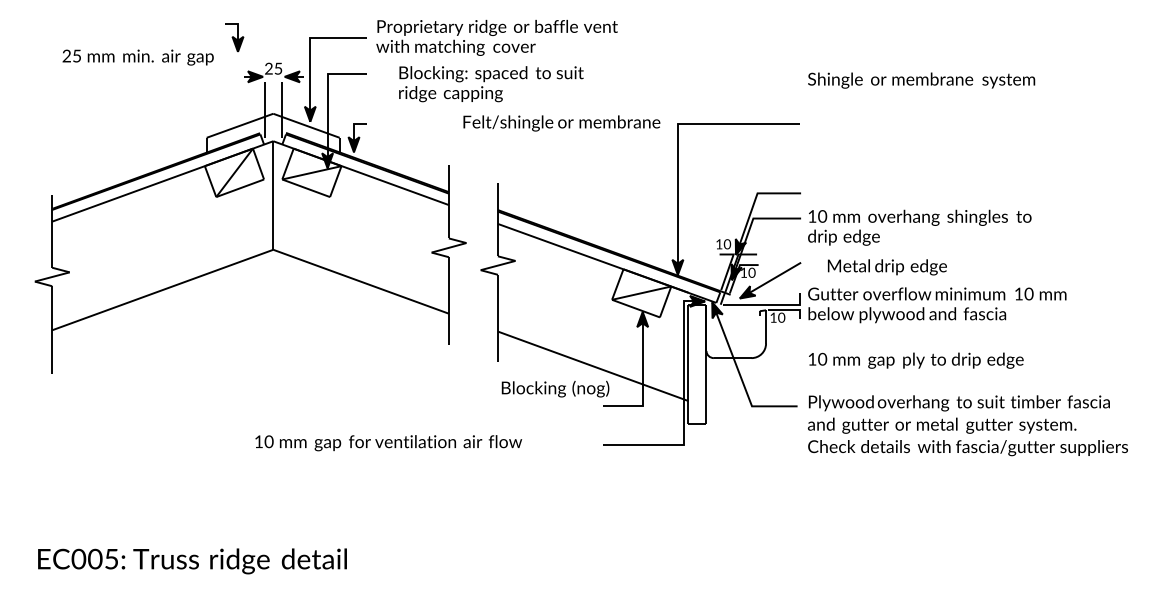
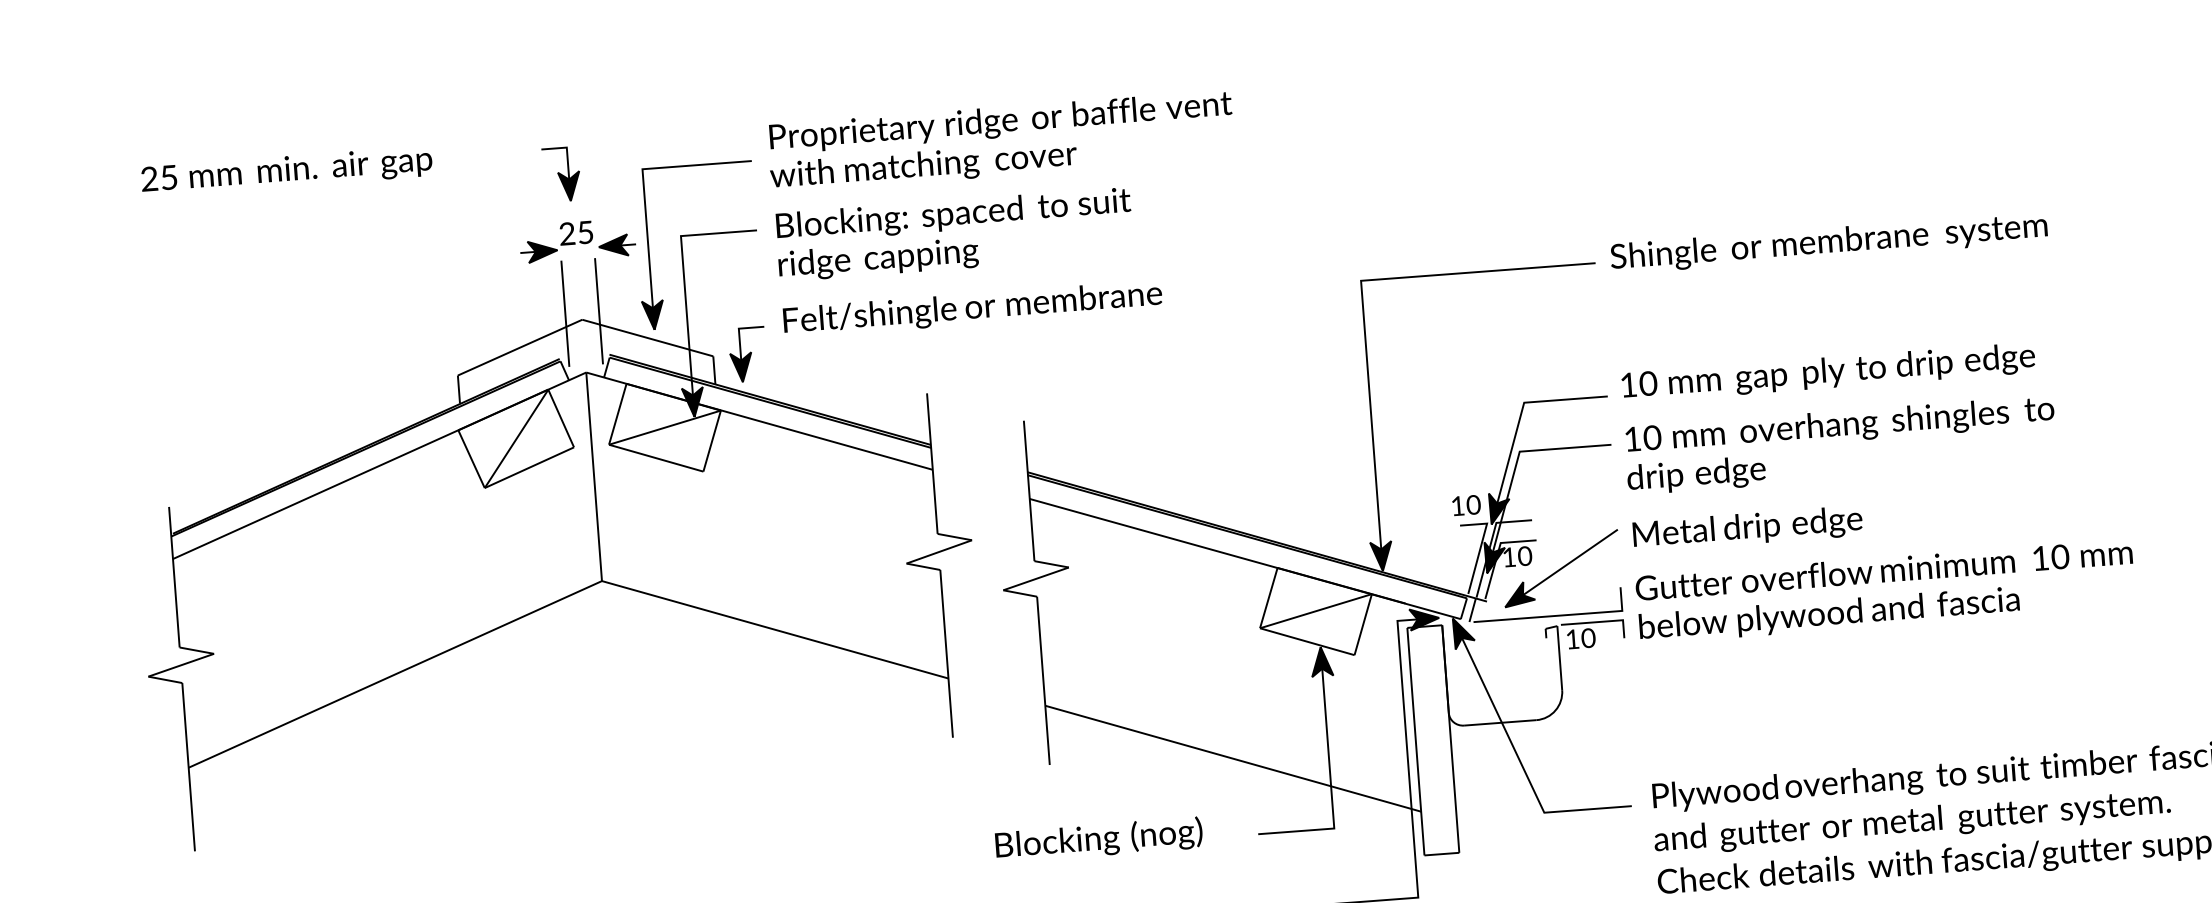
part: (234, 37) -> (562, 173), moved
text: (137, 57) -> (285, 171), moved
text: (921, 80) -> (1828, 242), moved
text: (491, 84) -> (954, 235), moved
text: (561, 123) -> (972, 309), moved
text: (887, 267) -> (1748, 529), moved
text: (916, 360) -> (1828, 372), moved
text: (555, 388) -> (1098, 838), moved

